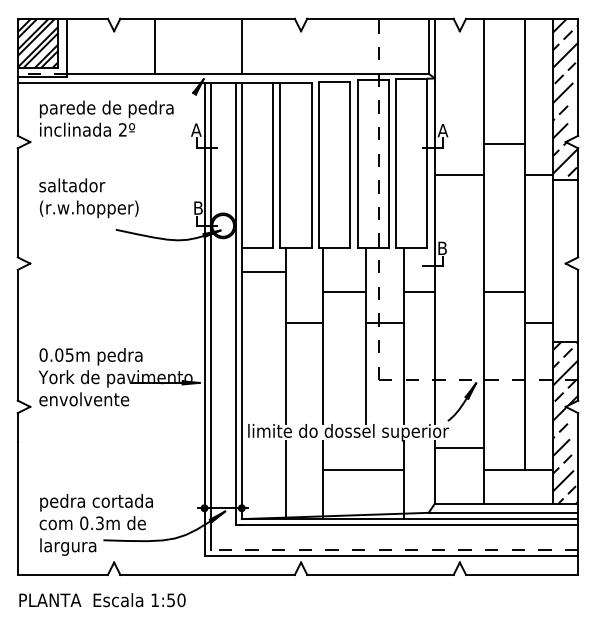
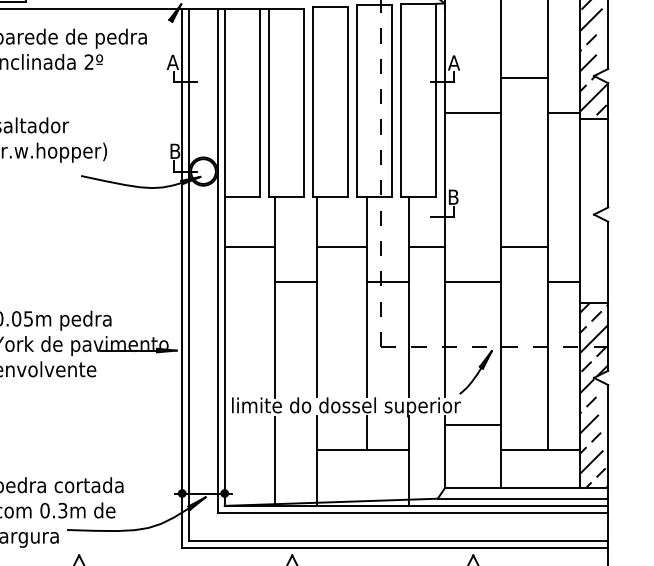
line: (263, 272) -> (249, 247), moved
line: (459, 322) -> (472, 281), added
line: (366, 455) -> (366, 433), added
line: (394, 550) -> (398, 541), dashed -> solid

